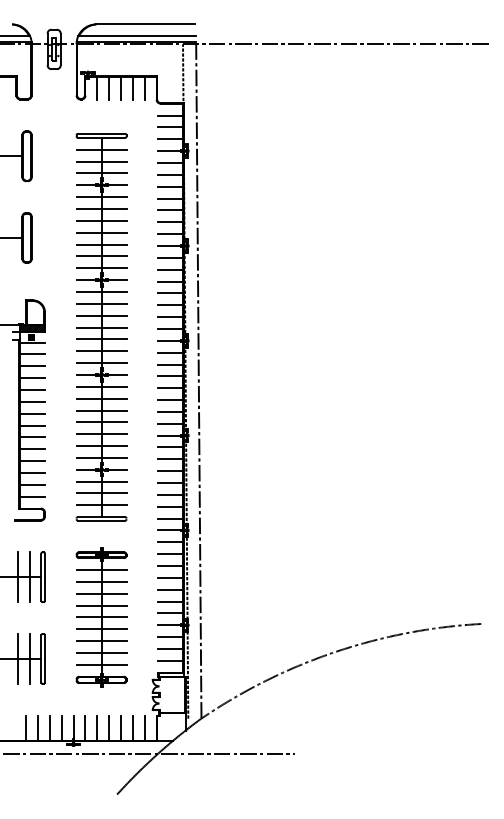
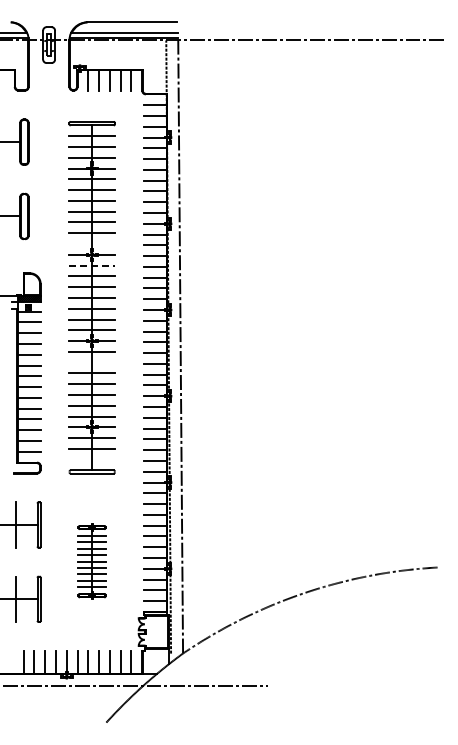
line: (100, 268) -> (91, 244), removed
line: (101, 291) -> (92, 265), solid -> dashed
line: (100, 398) -> (91, 362), removed
line: (100, 505) -> (91, 459), removed
line: (29, 576) -> (26, 524), removed
part: (100, 617) -> (91, 561), size x0.6
line: (29, 659) -> (26, 599), removed

